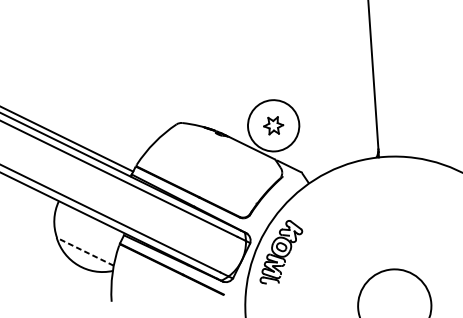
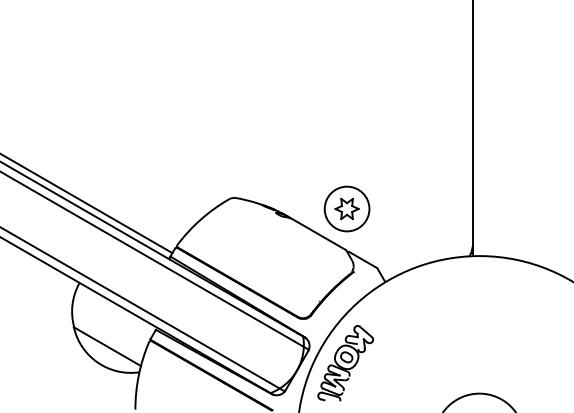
circle: (273, 125) -> (346, 208), size x0.71
line: (85, 251) -> (107, 346), dashed -> solid

